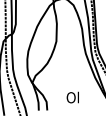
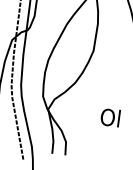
text: (72, 97) -> (109, 117), moved

